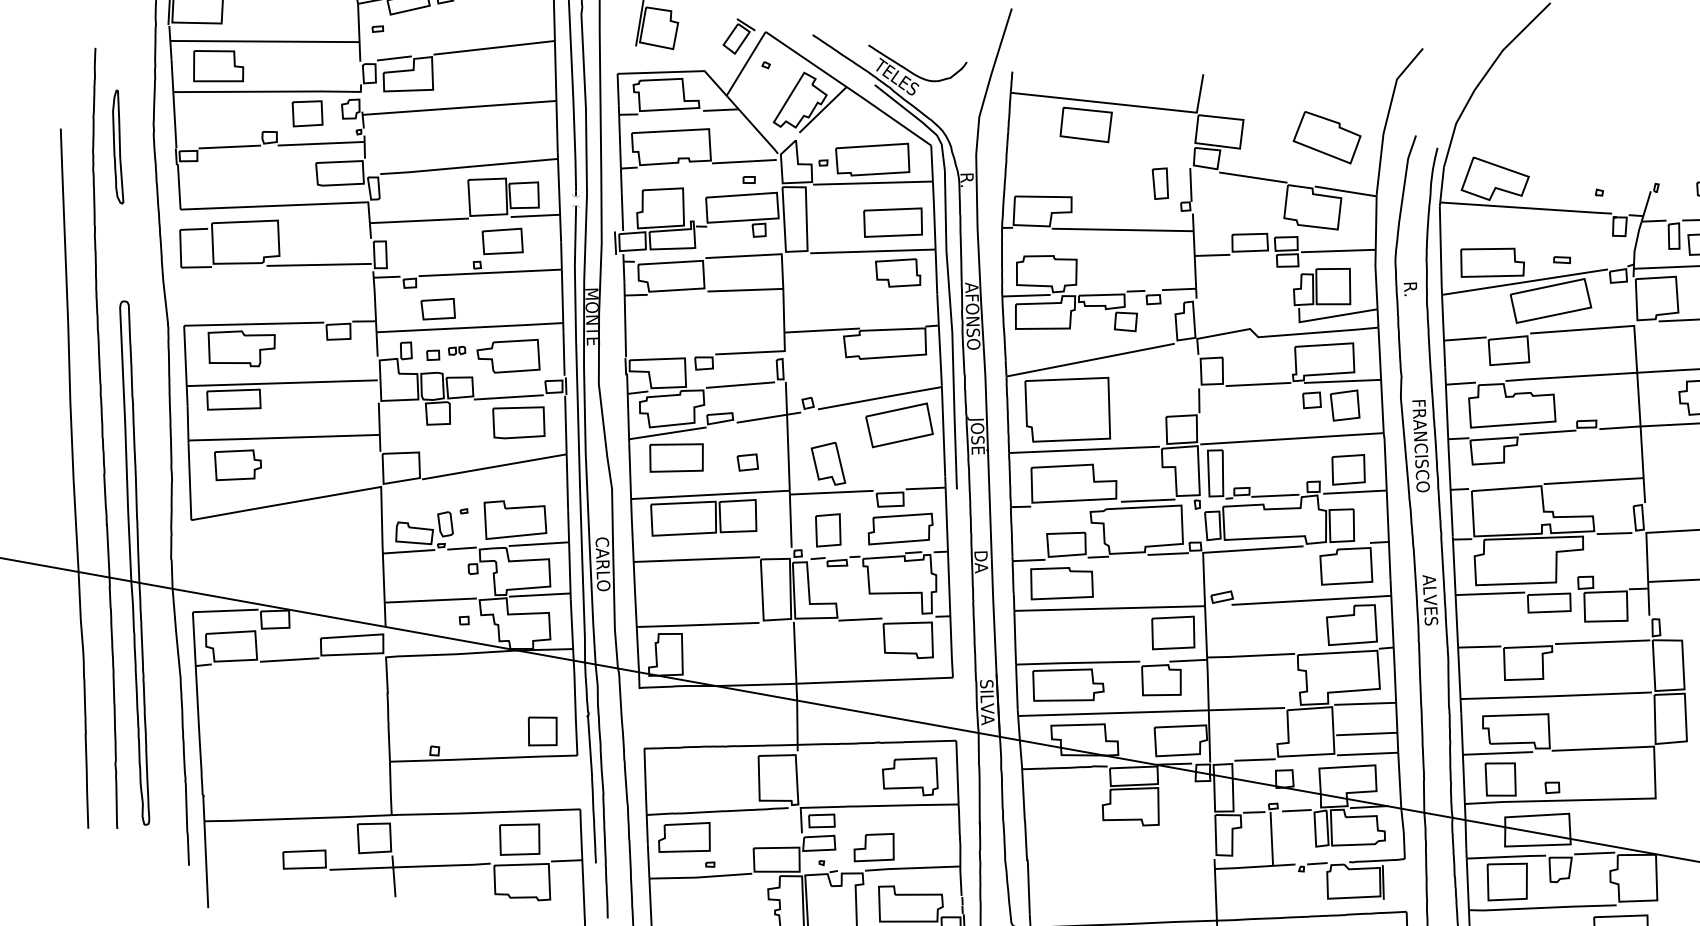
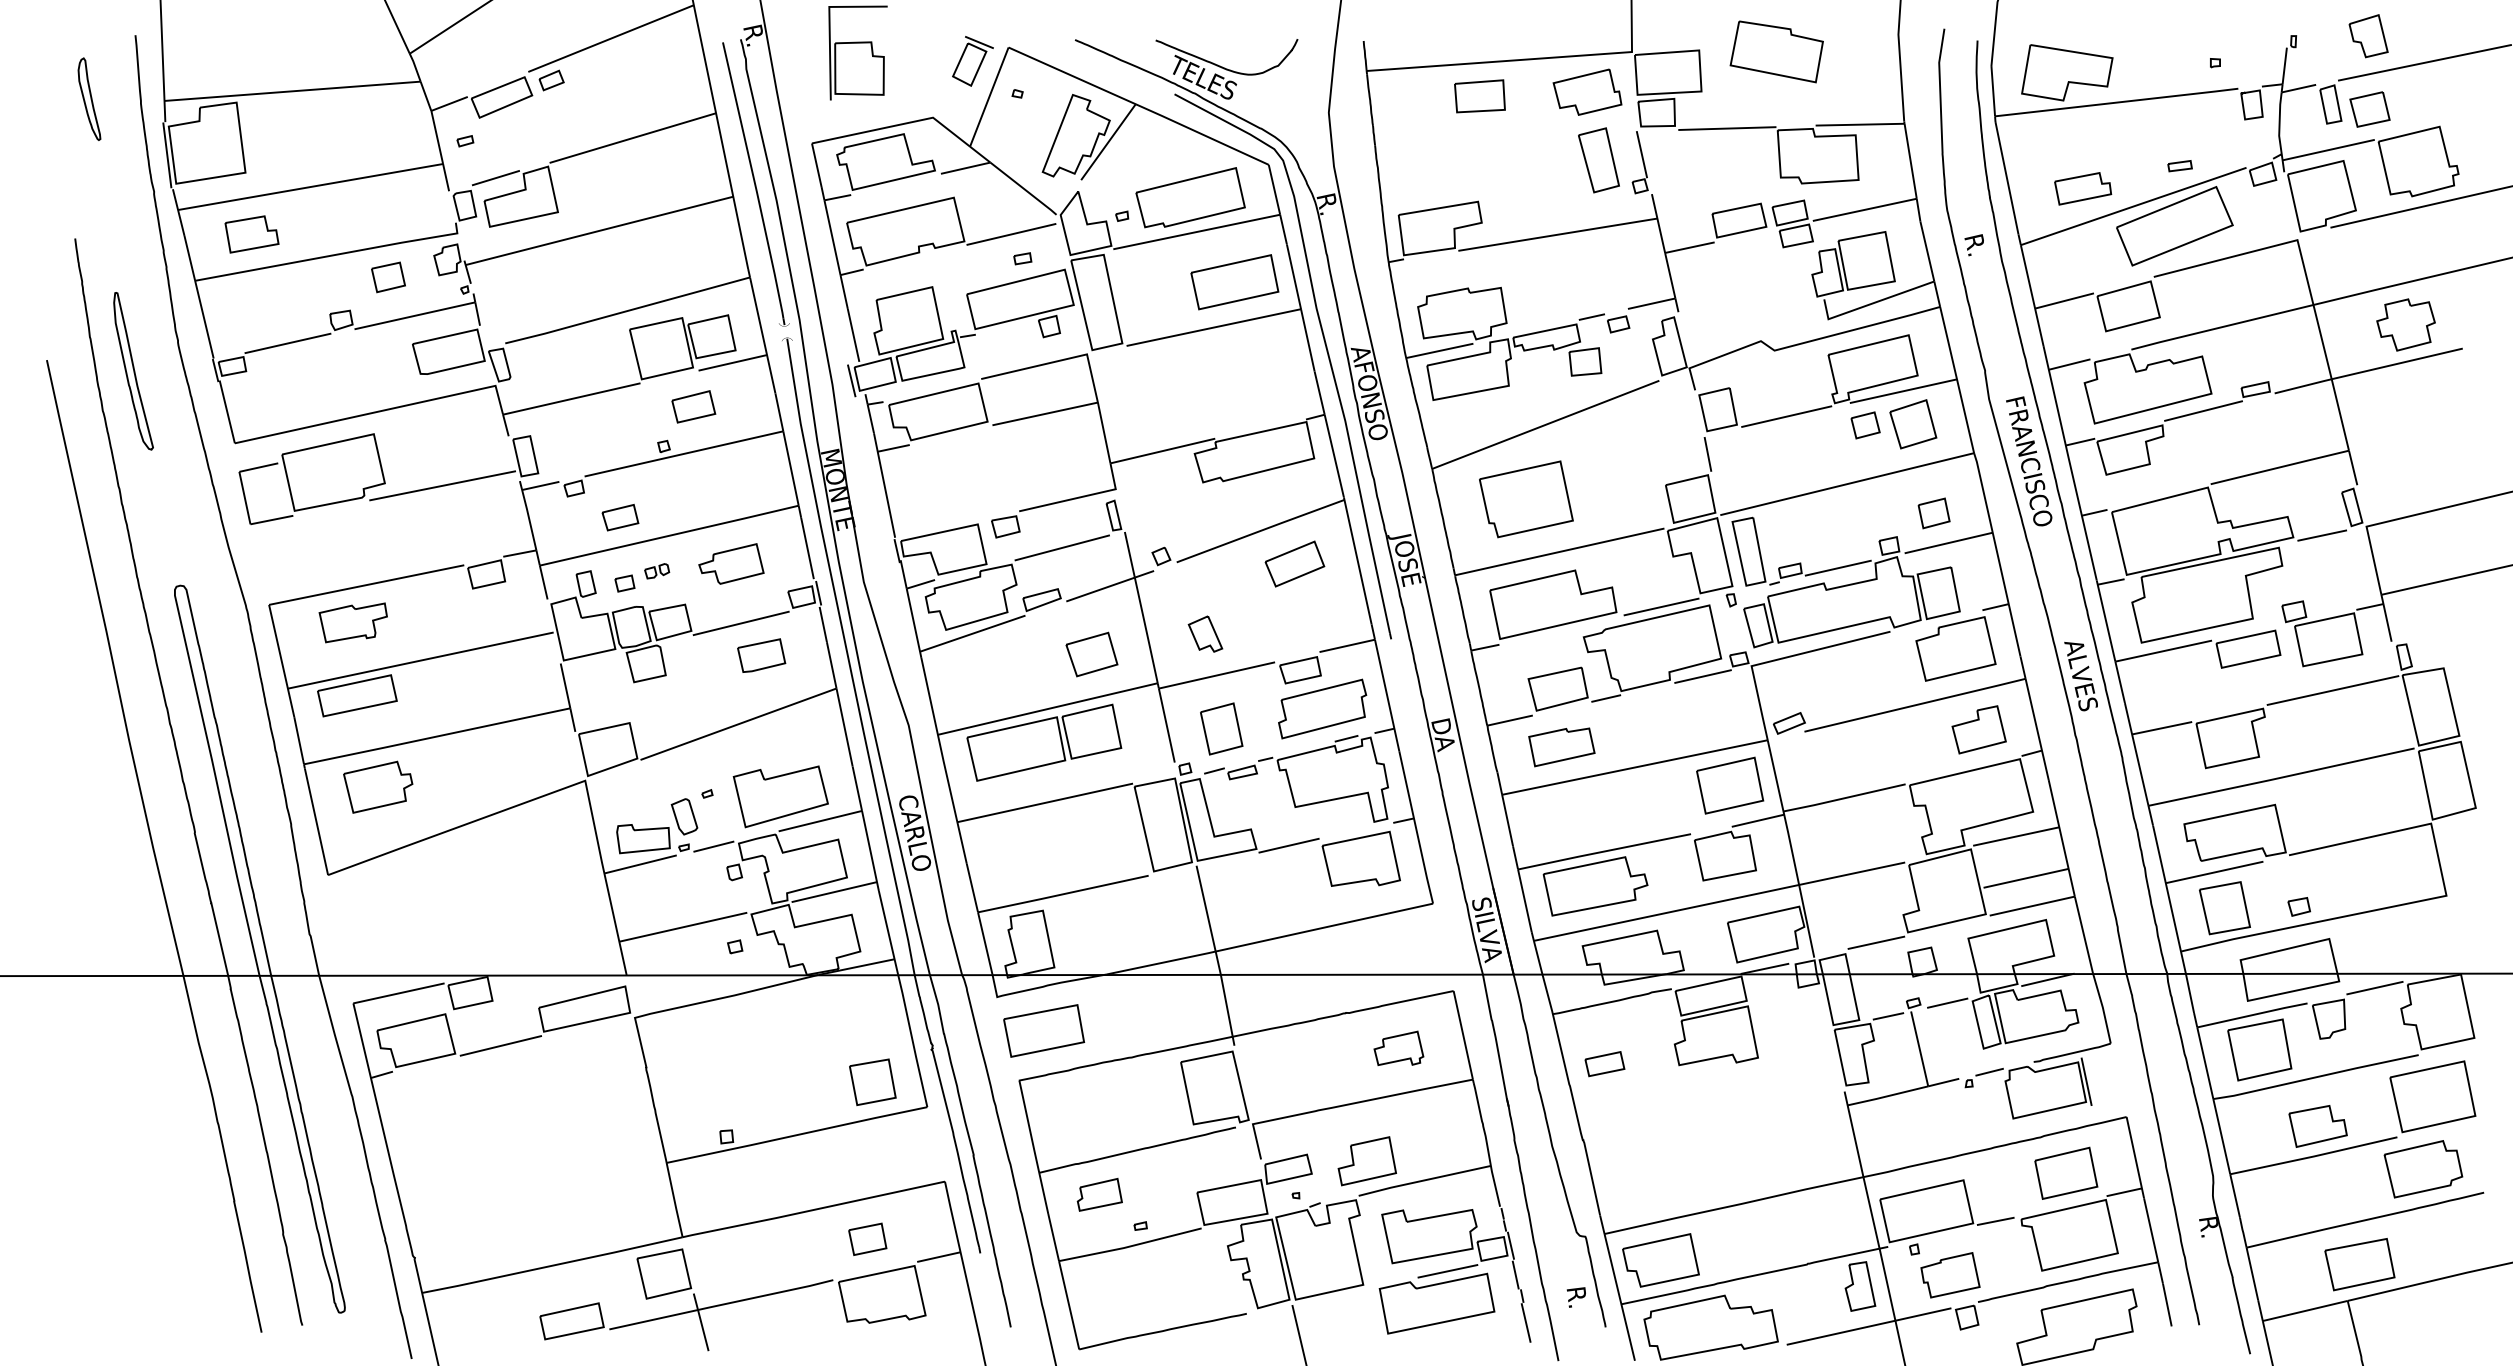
part: (218, 67) -> (251, 234), size x0.7
part: (307, 113) -> (388, 277), size x0.7
part: (1085, 124) -> (1479, 96), size x0.7
part: (1327, 137) -> (1776, 51), moved
part: (1160, 183) -> (1598, 160), size x1.4
part: (502, 241) -> (693, 406), size x0.7
part: (1491, 263) -> (2082, 188), size x0.6
part: (898, 271) -> (1587, 91), moved
part: (438, 309) -> (620, 517), size x0.7
part: (240, 348) -> (353, 622), size x0.7
part: (509, 354) -> (731, 563), size x0.7
part: (1068, 409) -> (1526, 499), size x0.7
part: (518, 422) -> (761, 655), size x0.6
part: (899, 424) -> (1294, 563), size x0.6
part: (676, 457) -> (1044, 1030), moved
part: (747, 461) -> (1091, 653), size x1.6
part: (829, 462) -> (1205, 633), size x0.6
part: (1348, 469) -> (1933, 513), size x0.6
part: (1061, 585) -> (1561, 747), size x0.7
part: (1353, 625) -> (1979, 729), size x0.7
part: (910, 773) -> (1398, 1048), size x0.6
part: (821, 821) -> (1604, 1064), moved
part: (685, 837) -> (1099, 1194), size x0.6
part: (519, 839) -> (867, 1239), size x0.6

